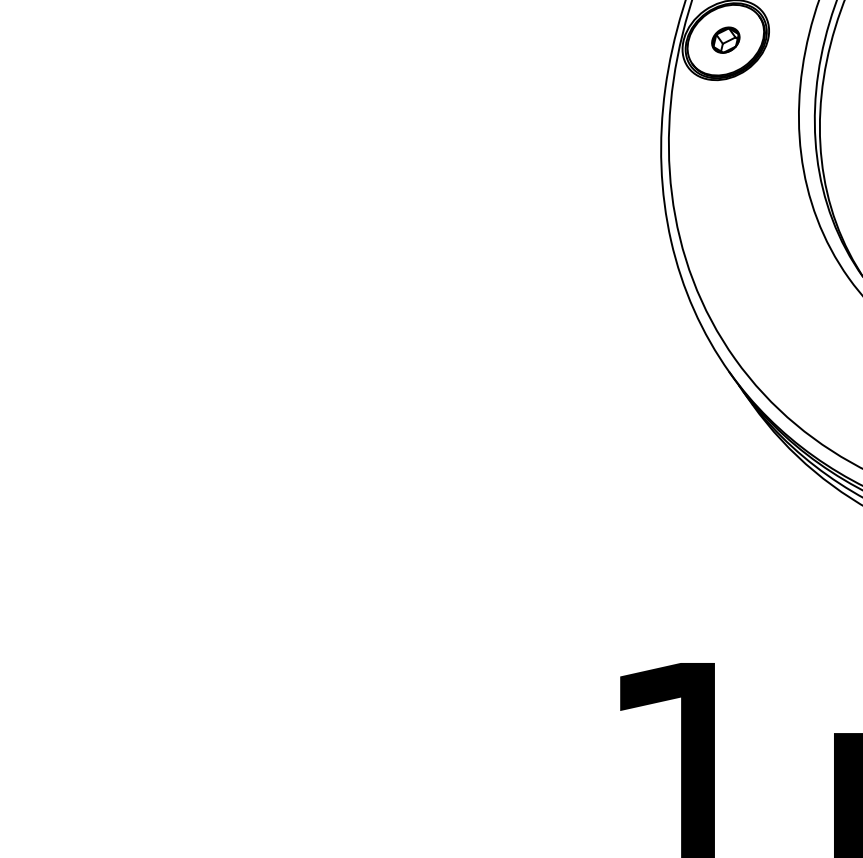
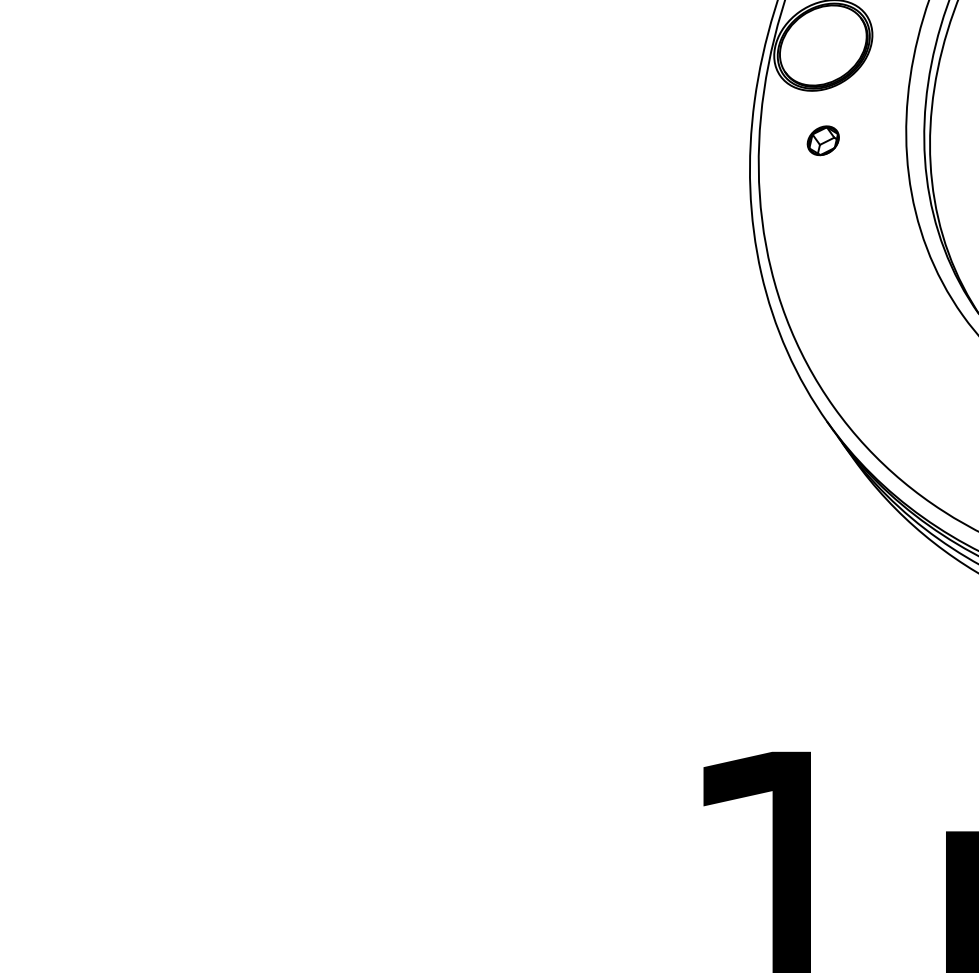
part: (725, 39) -> (822, 140), moved

